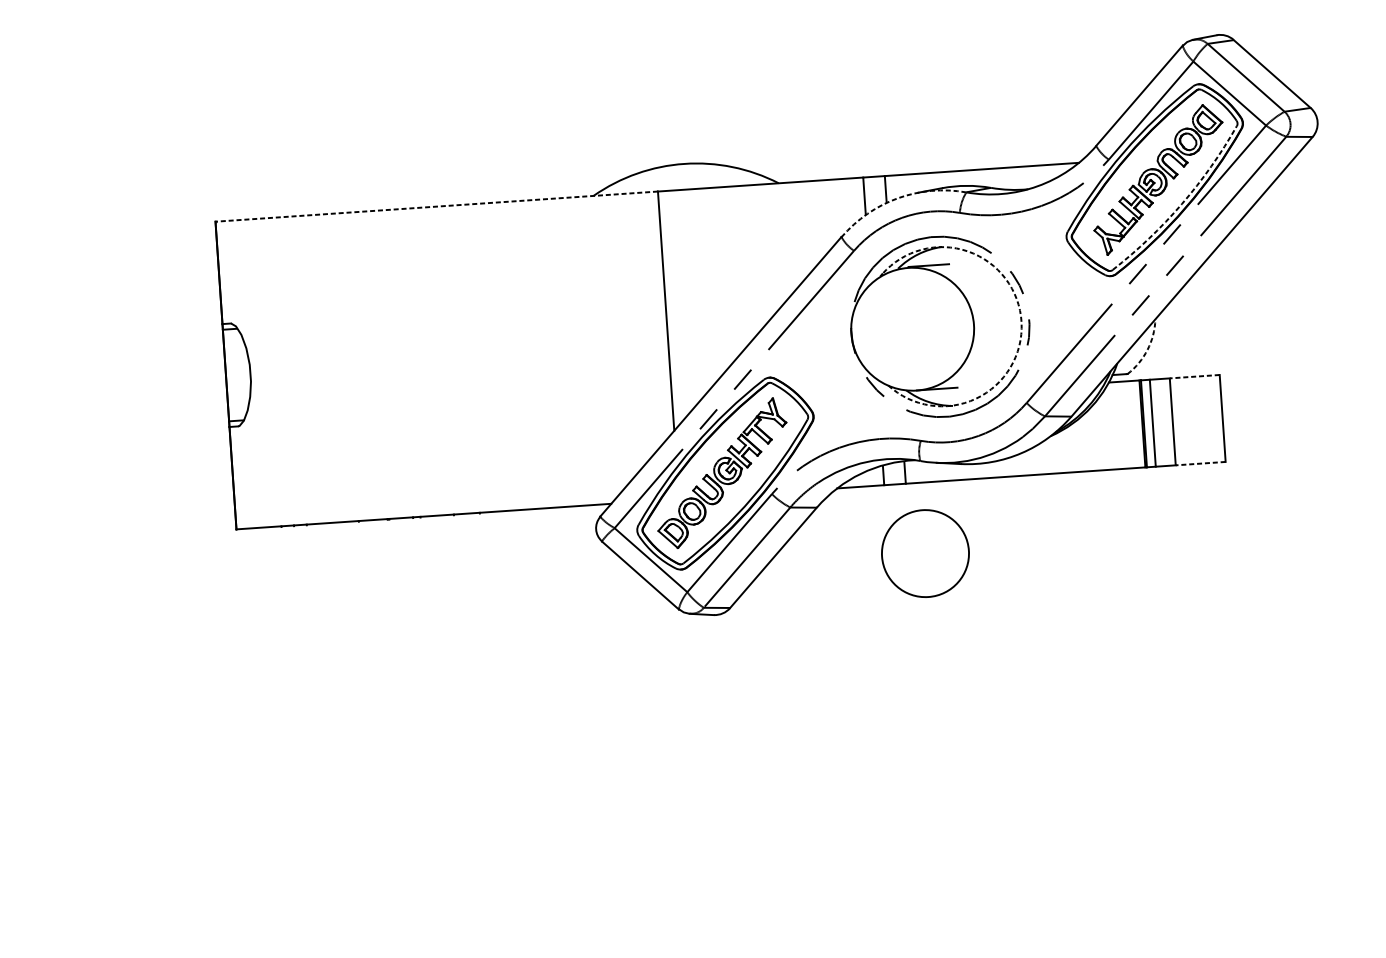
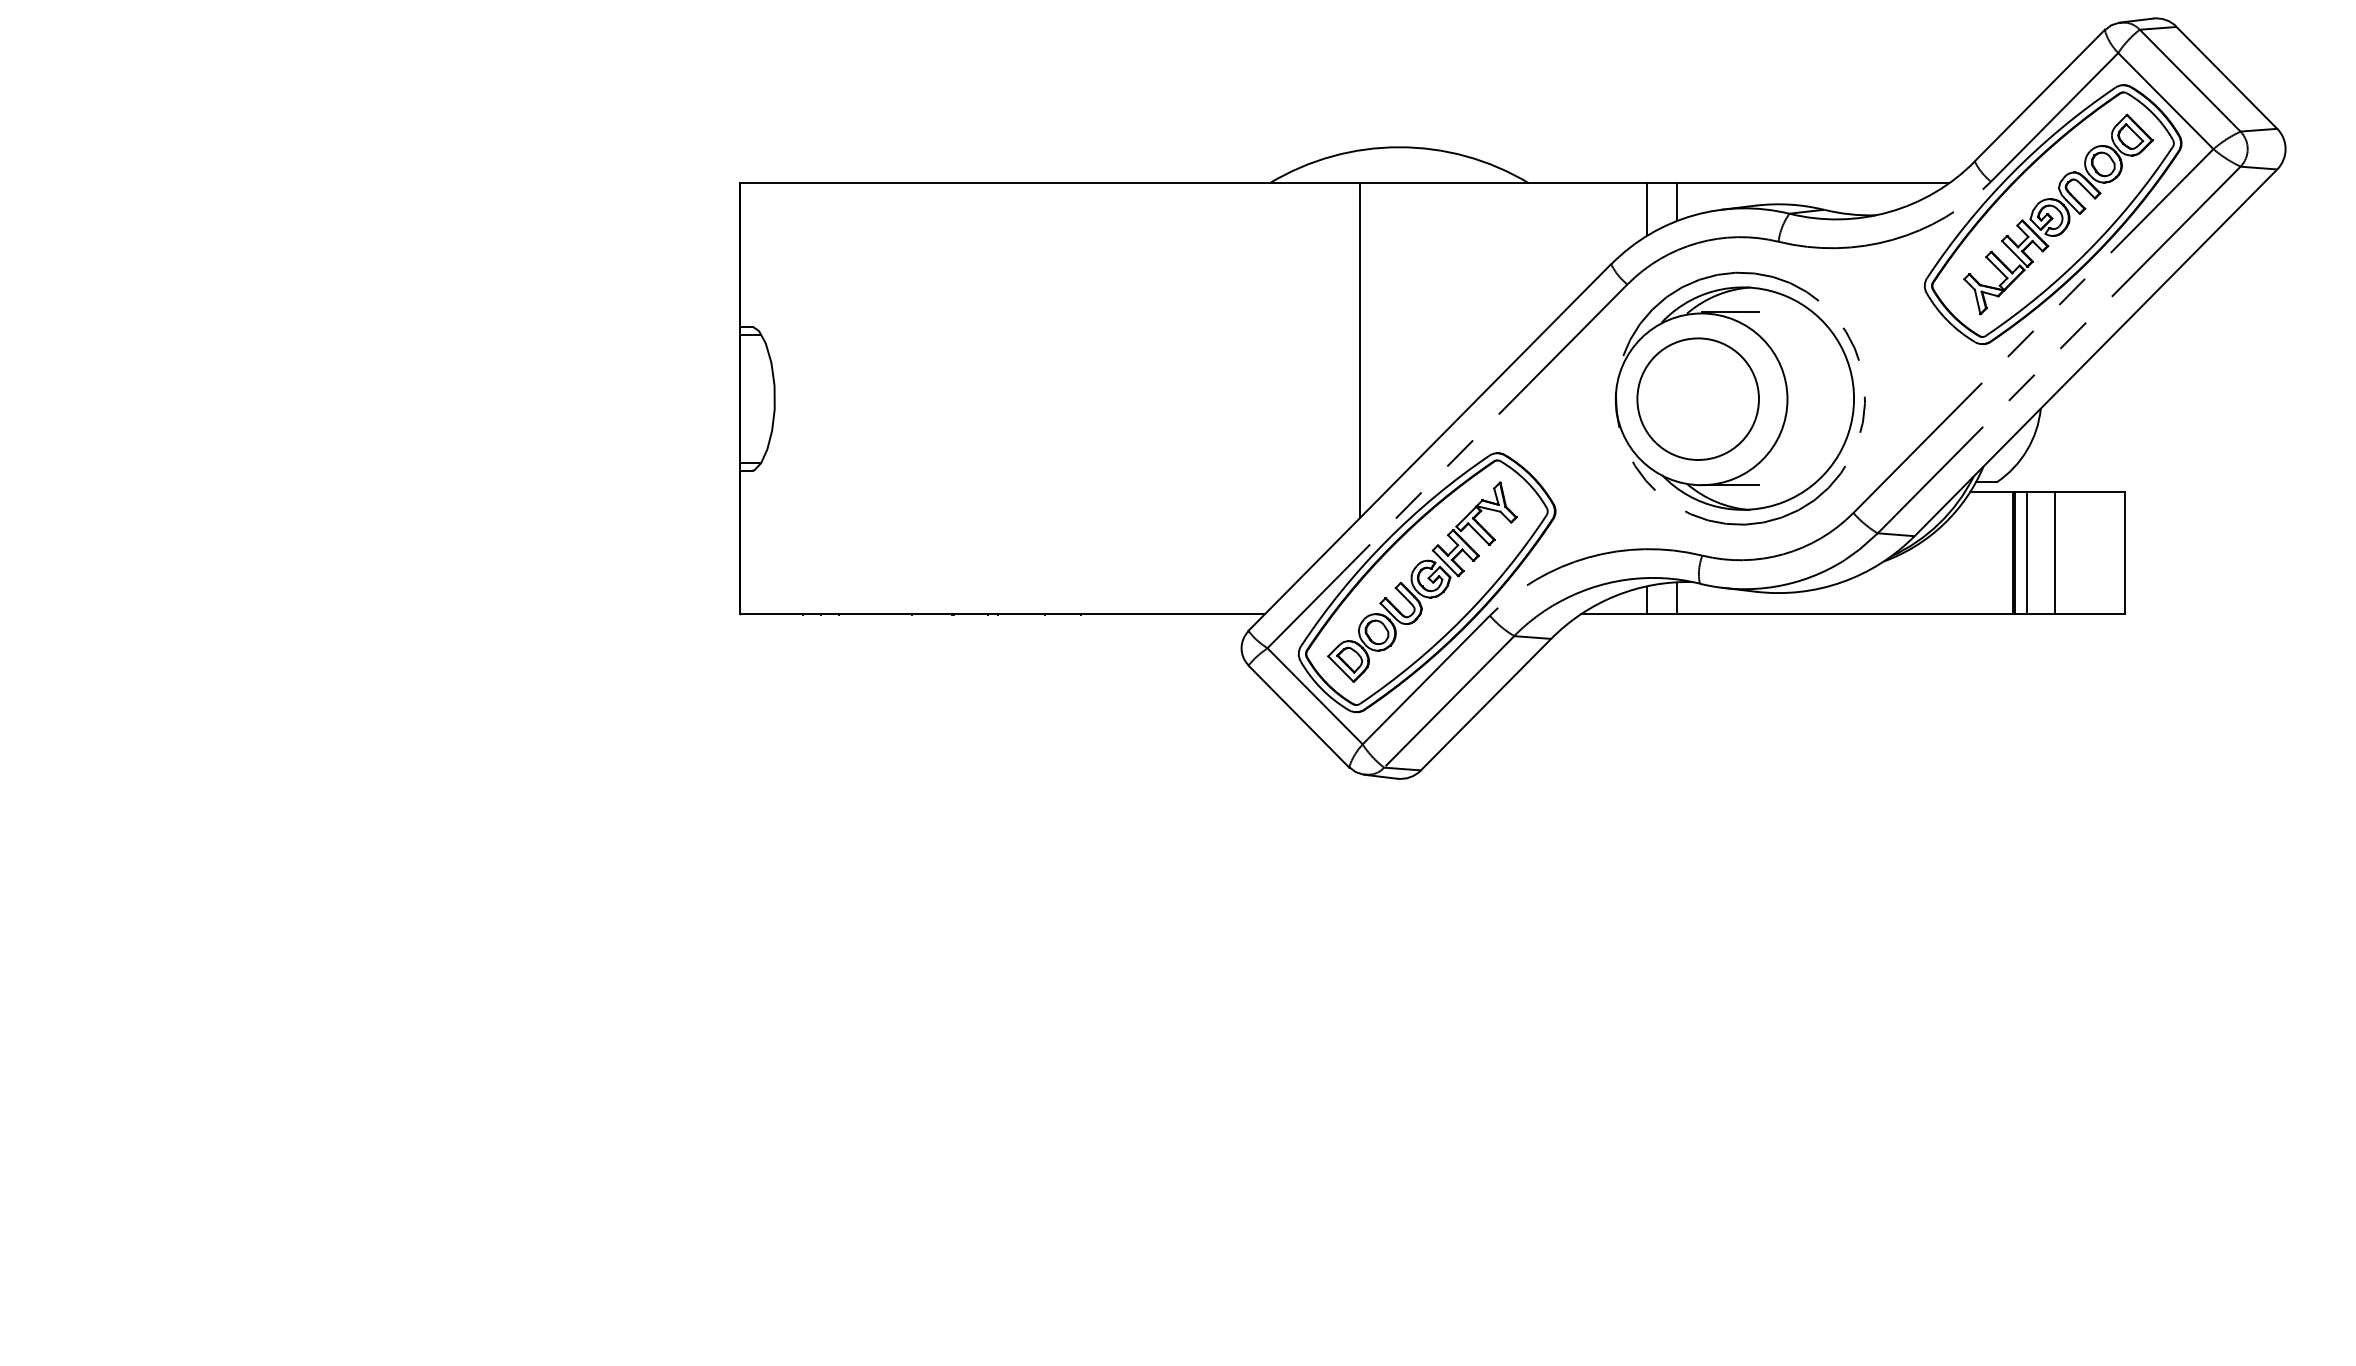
arc: (897, 198) -> (1693, 215), dashed -> solid
arc: (1181, 204) -> (2088, 250), dashed -> solid
line: (437, 206) -> (1050, 183), dashed -> solid
arc: (1021, 322) -> (1854, 400), dashed -> solid
arc: (1147, 349) -> (2027, 450), dashed -> solid
line: (1194, 376) -> (2090, 492), dashed -> solid
line: (1200, 463) -> (2090, 613), dashed -> solid
circle: (924, 553) -> (1697, 398), moved

